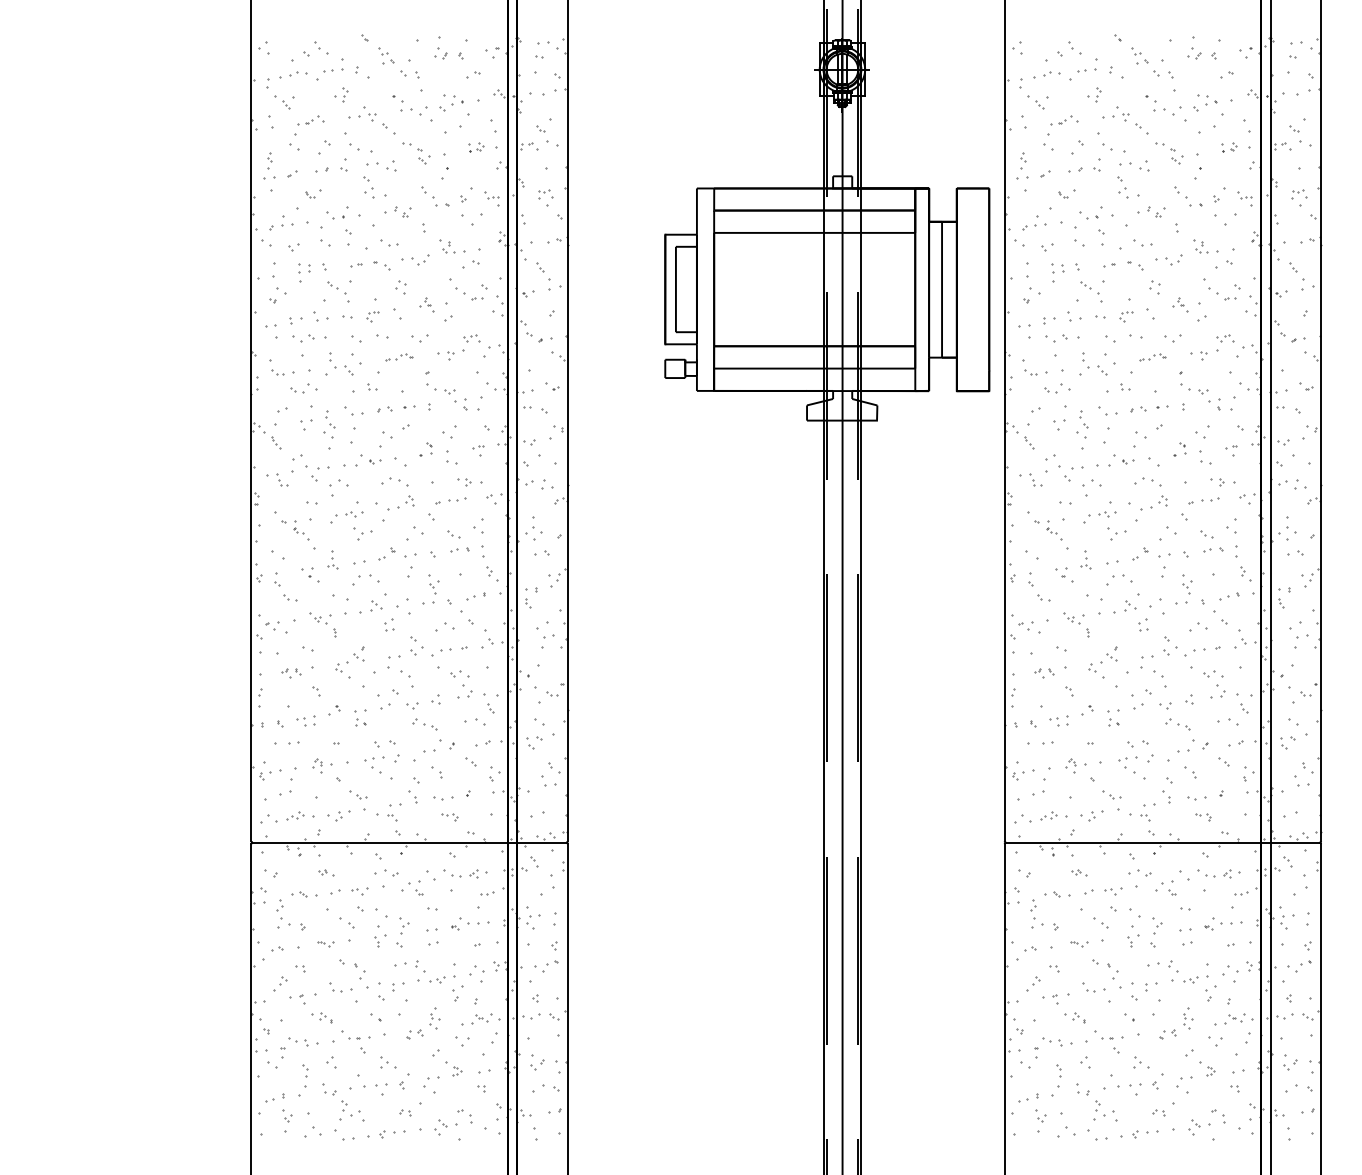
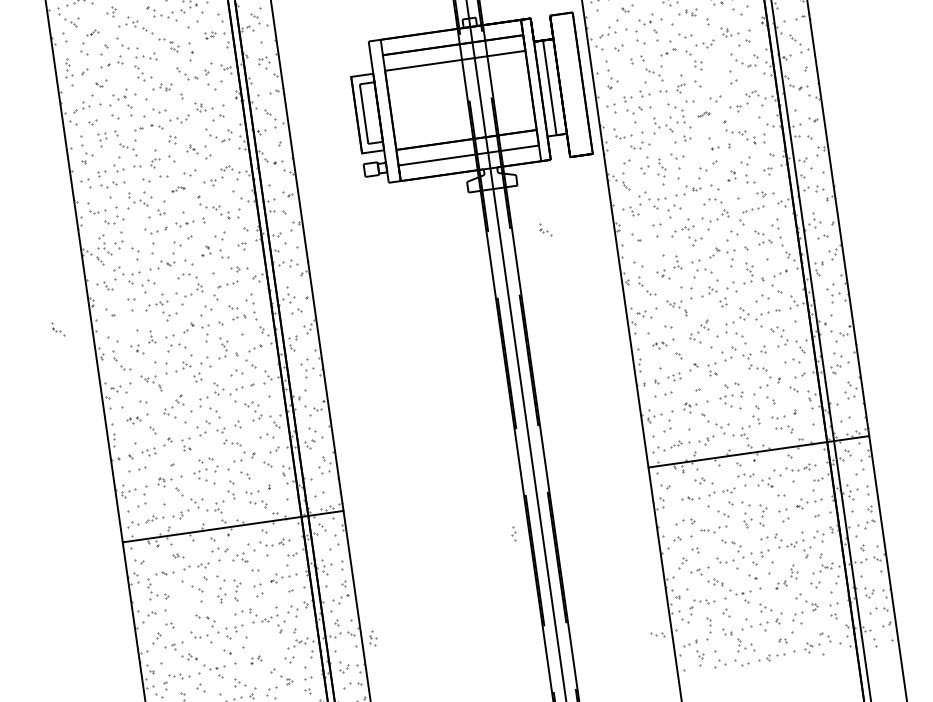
part: (310, 120) -> (92, 32), size x0.6
part: (1135, 265) -> (682, 51), size x1.6
part: (1052, 272) -> (682, 115), moved
part: (1180, 304) -> (717, 74), removed
part: (399, 357) -> (177, 189), size x0.7
part: (1152, 357) -> (703, 114), size x0.6
part: (384, 409) -> (172, 226), size x1.6
part: (1138, 409) -> (698, 151), removed
part: (330, 419) -> (107, 248), moved
part: (301, 530) -> (58, 329), moved
part: (1054, 530) -> (545, 229), moved
part: (358, 794) -> (192, 498), size x1.6
part: (1111, 794) -> (718, 423), size x1.6
part: (449, 817) -> (258, 505), size x1.6
part: (1203, 817) -> (784, 430), size x1.6
part: (1079, 872) -> (703, 480), size x1.6
part: (1033, 909) -> (513, 534), moved
part: (325, 944) -> (184, 606), removed
part: (1079, 944) -> (710, 531), size x1.6
part: (434, 1018) -> (372, 638), moved
part: (984, 1079) -> (657, 634), added

